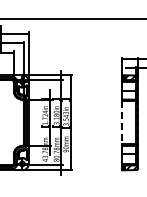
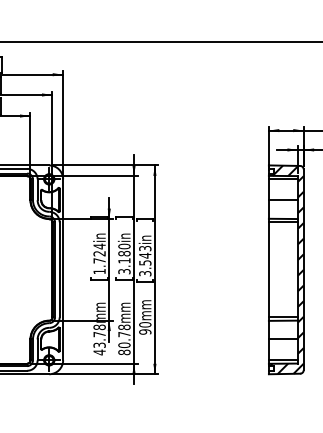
line: (122, 122) -> (269, 269), dashed -> solid

